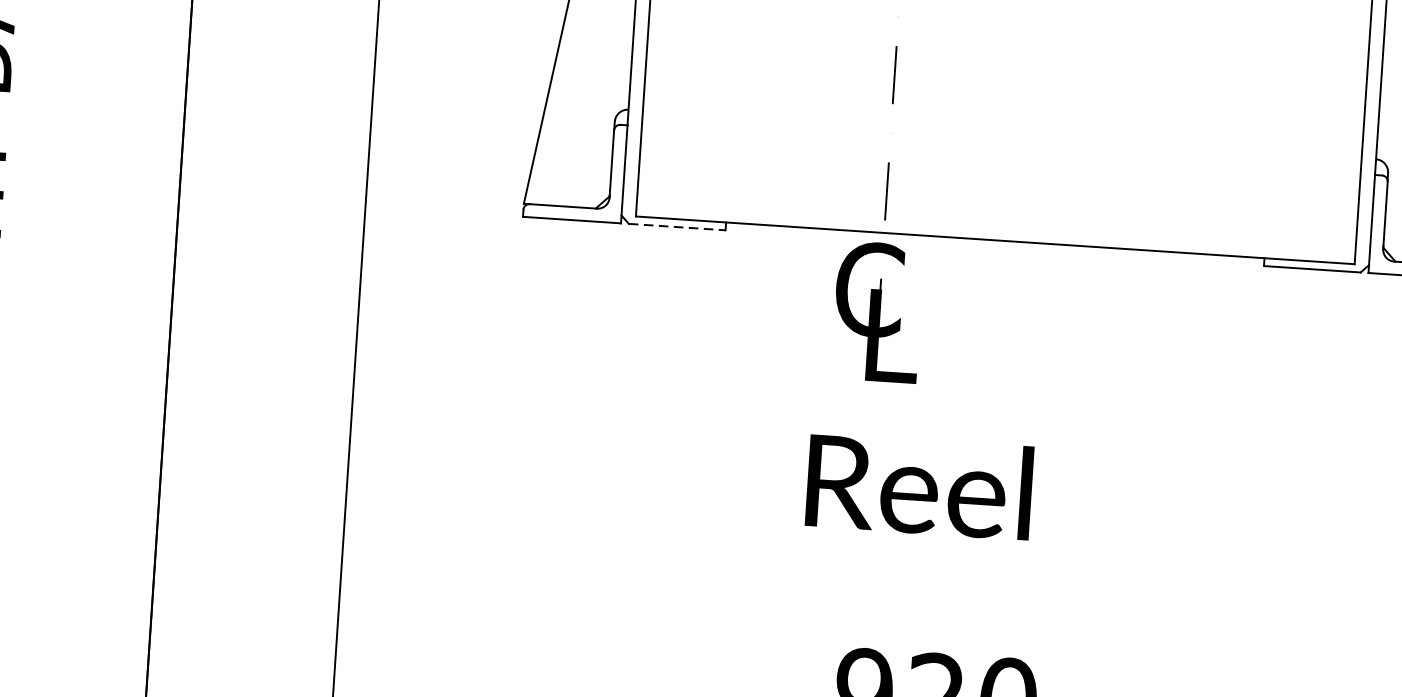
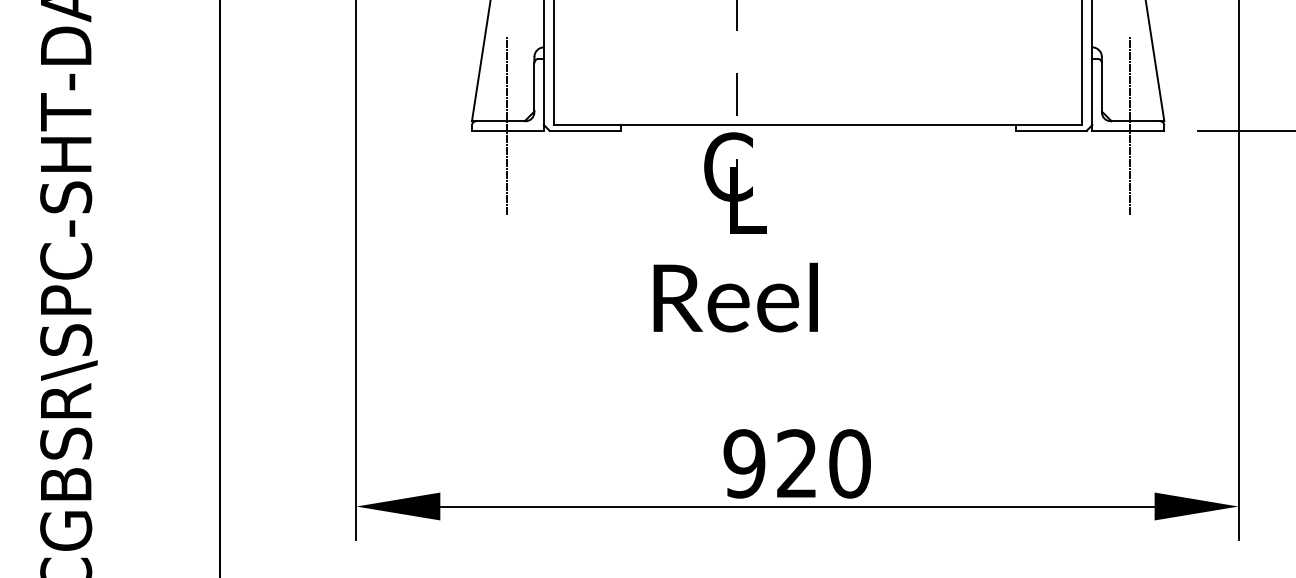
line: (570, 212) -> (506, 125), added
line: (677, 226) -> (585, 130), dashed -> solid
text: (919, 486) -> (735, 297), moved

